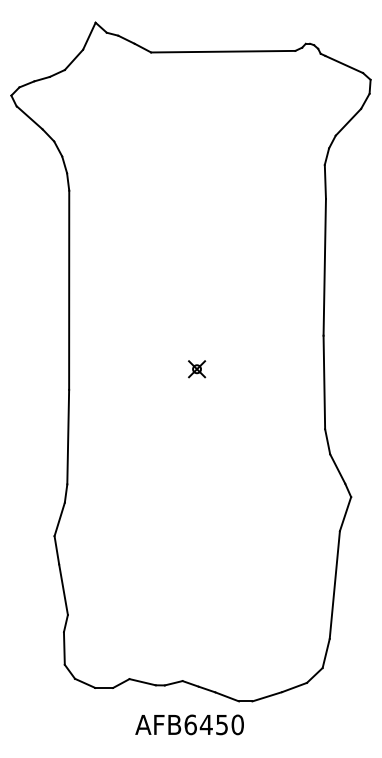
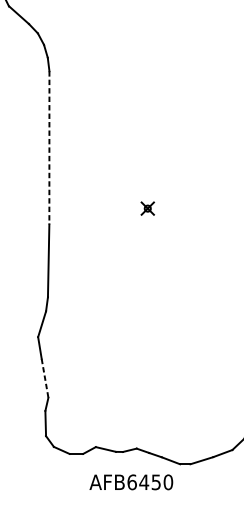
line: (69, 290) -> (49, 148), solid -> dashed
line: (63, 589) -> (45, 378), solid -> dashed
text: (189, 724) -> (131, 482), moved

